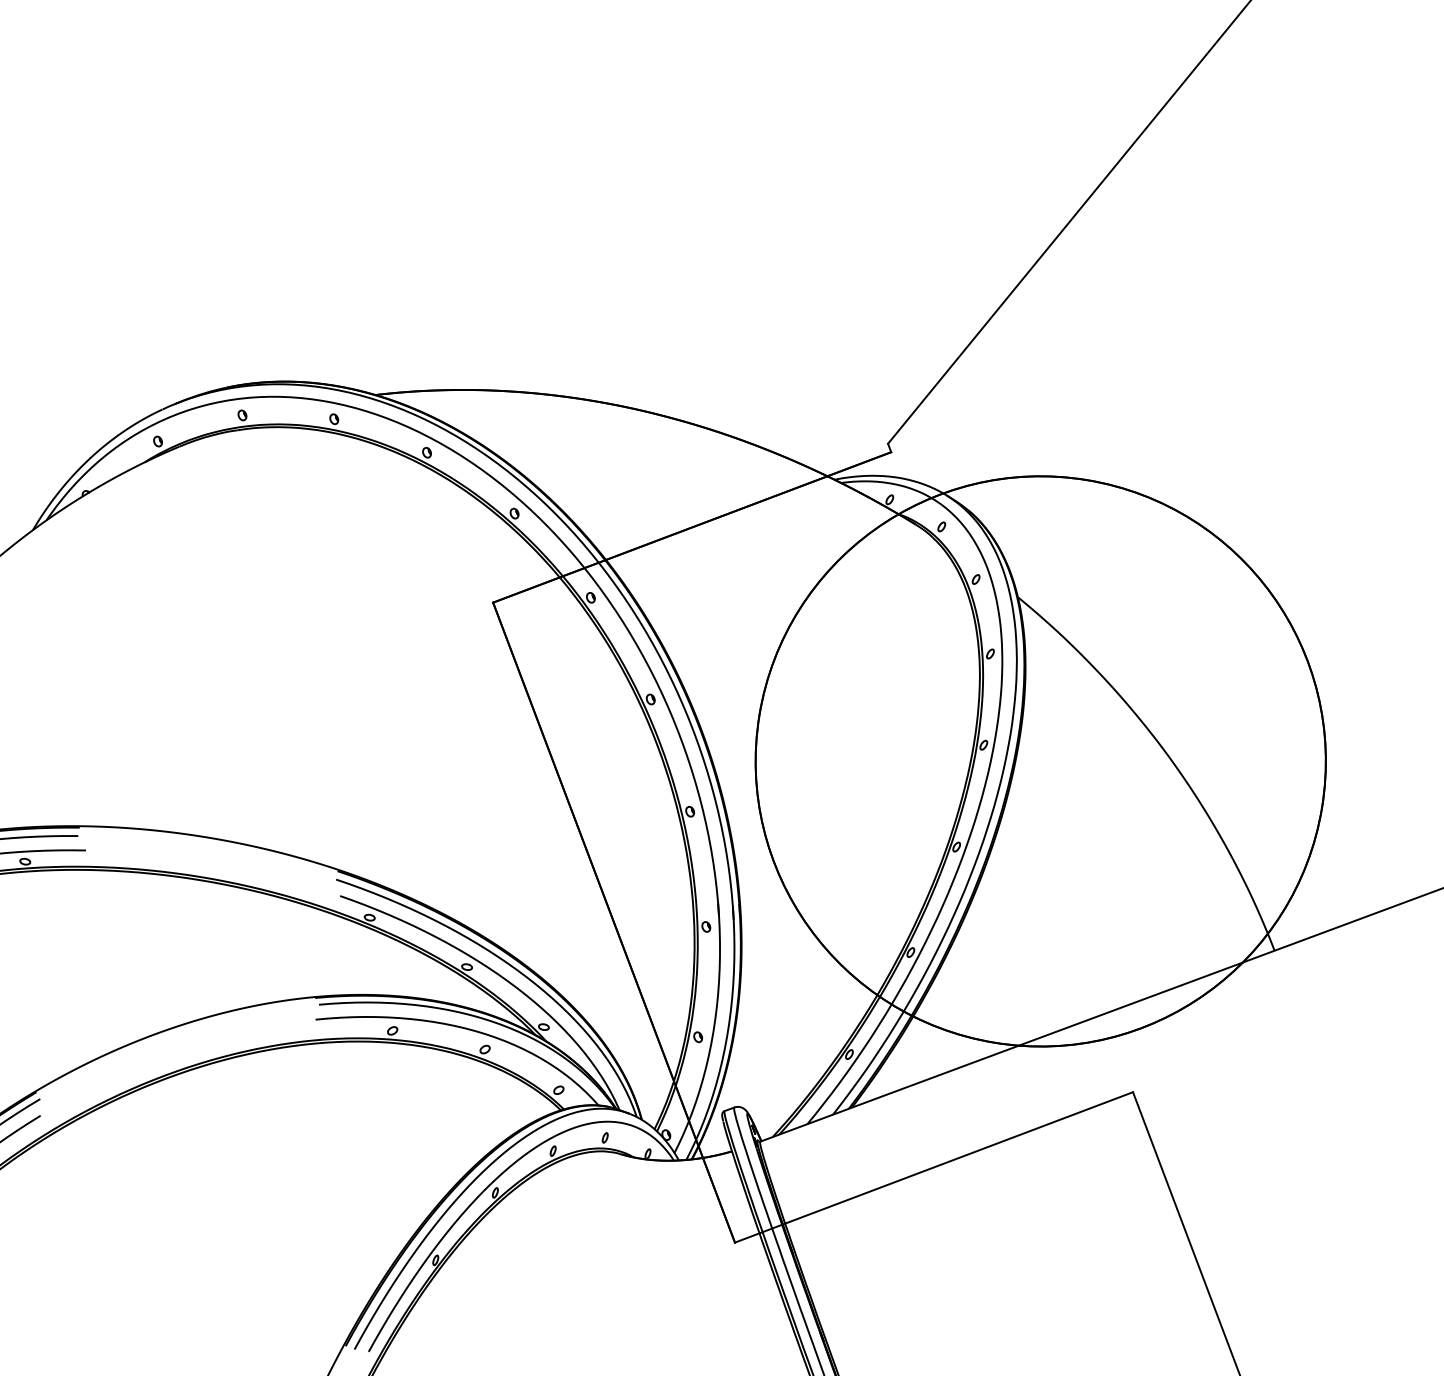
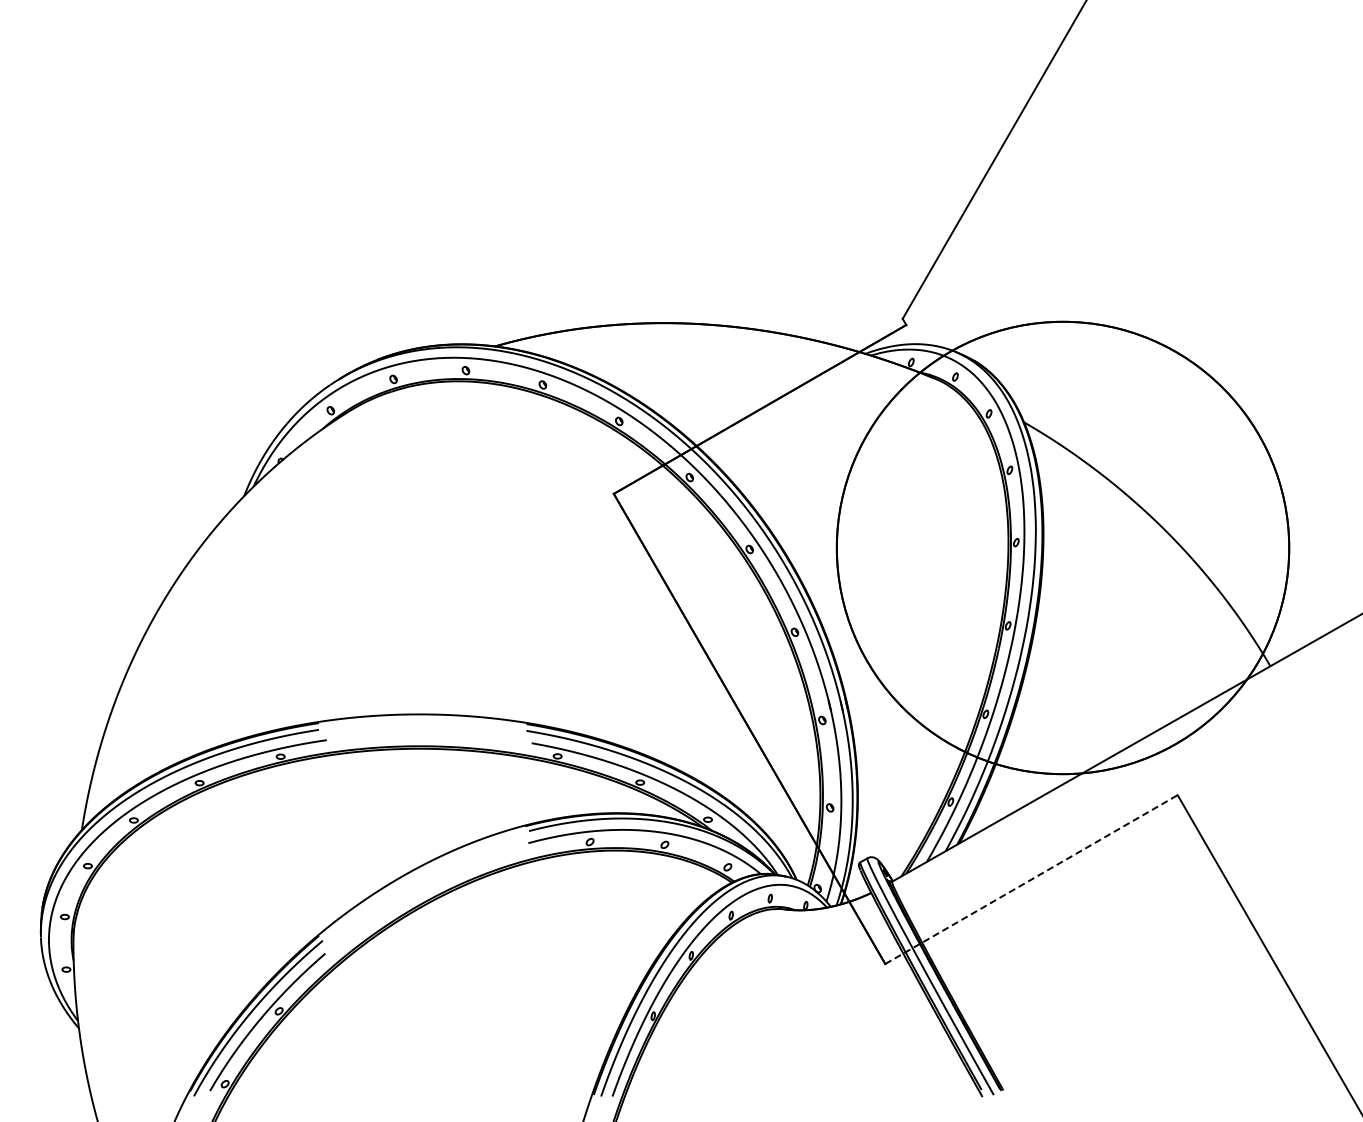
line: (934, 1167) -> (1031, 879), solid -> dashed

